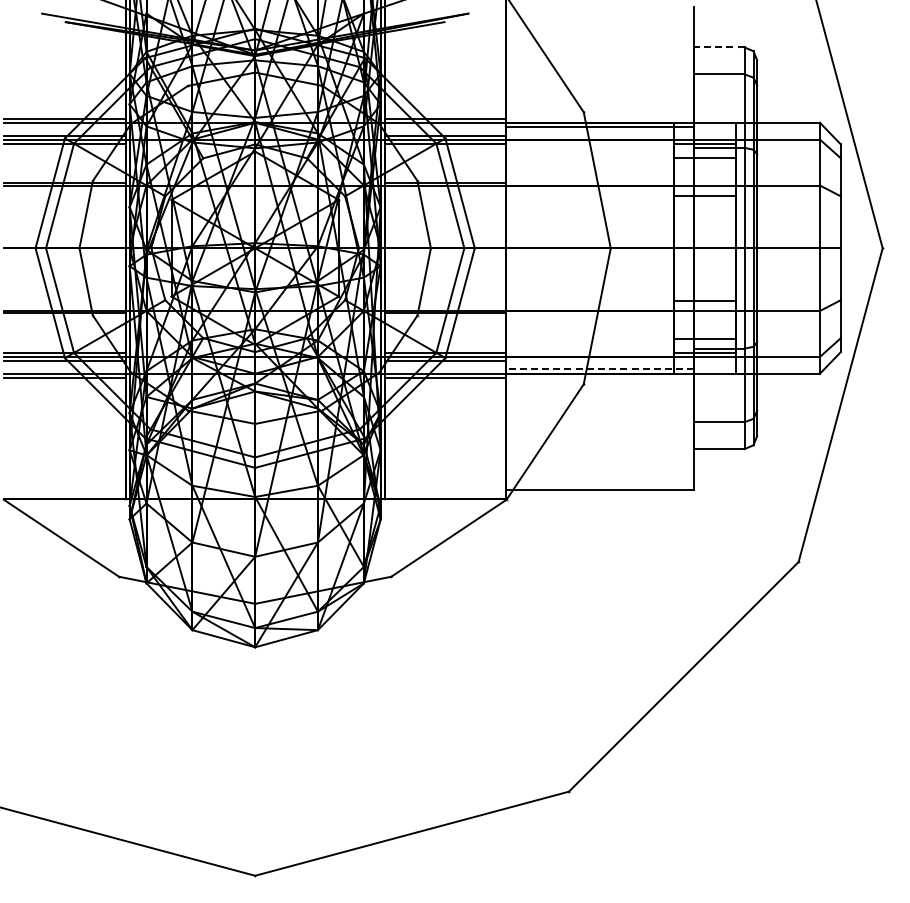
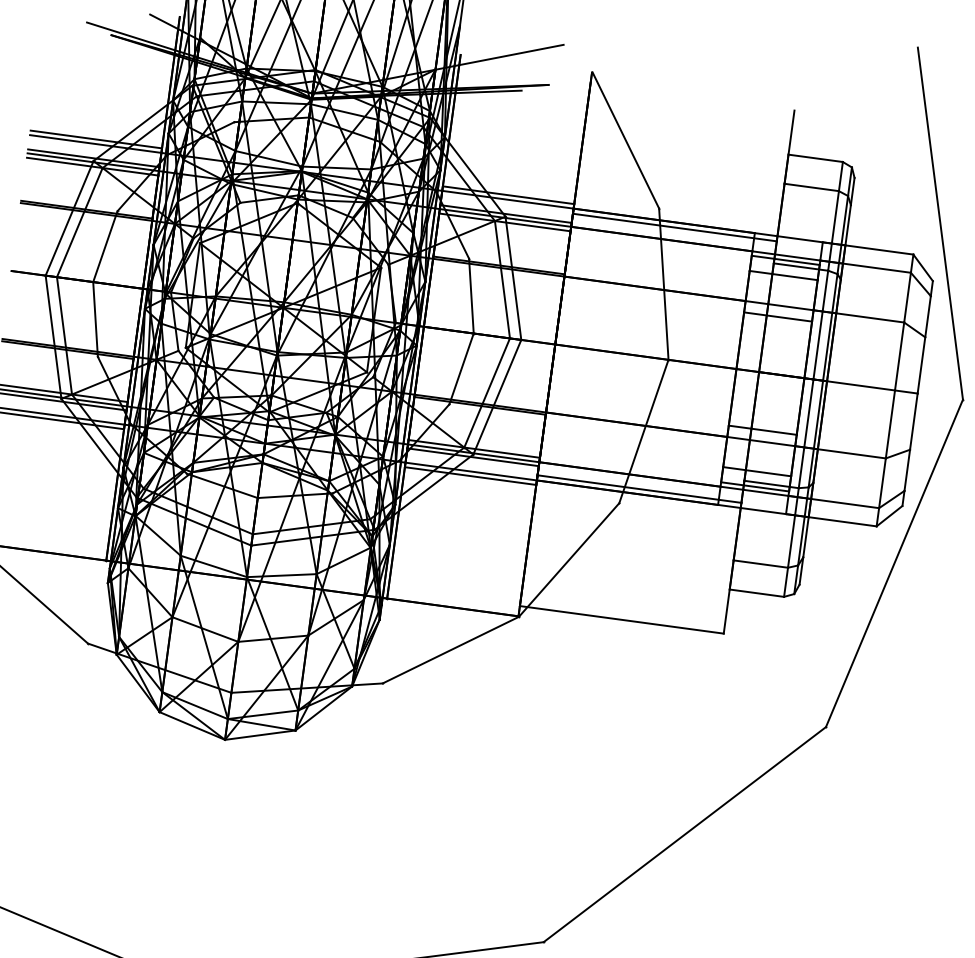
line: (719, 47) -> (815, 158), dashed -> solid
line: (599, 369) -> (638, 489), dashed -> solid

